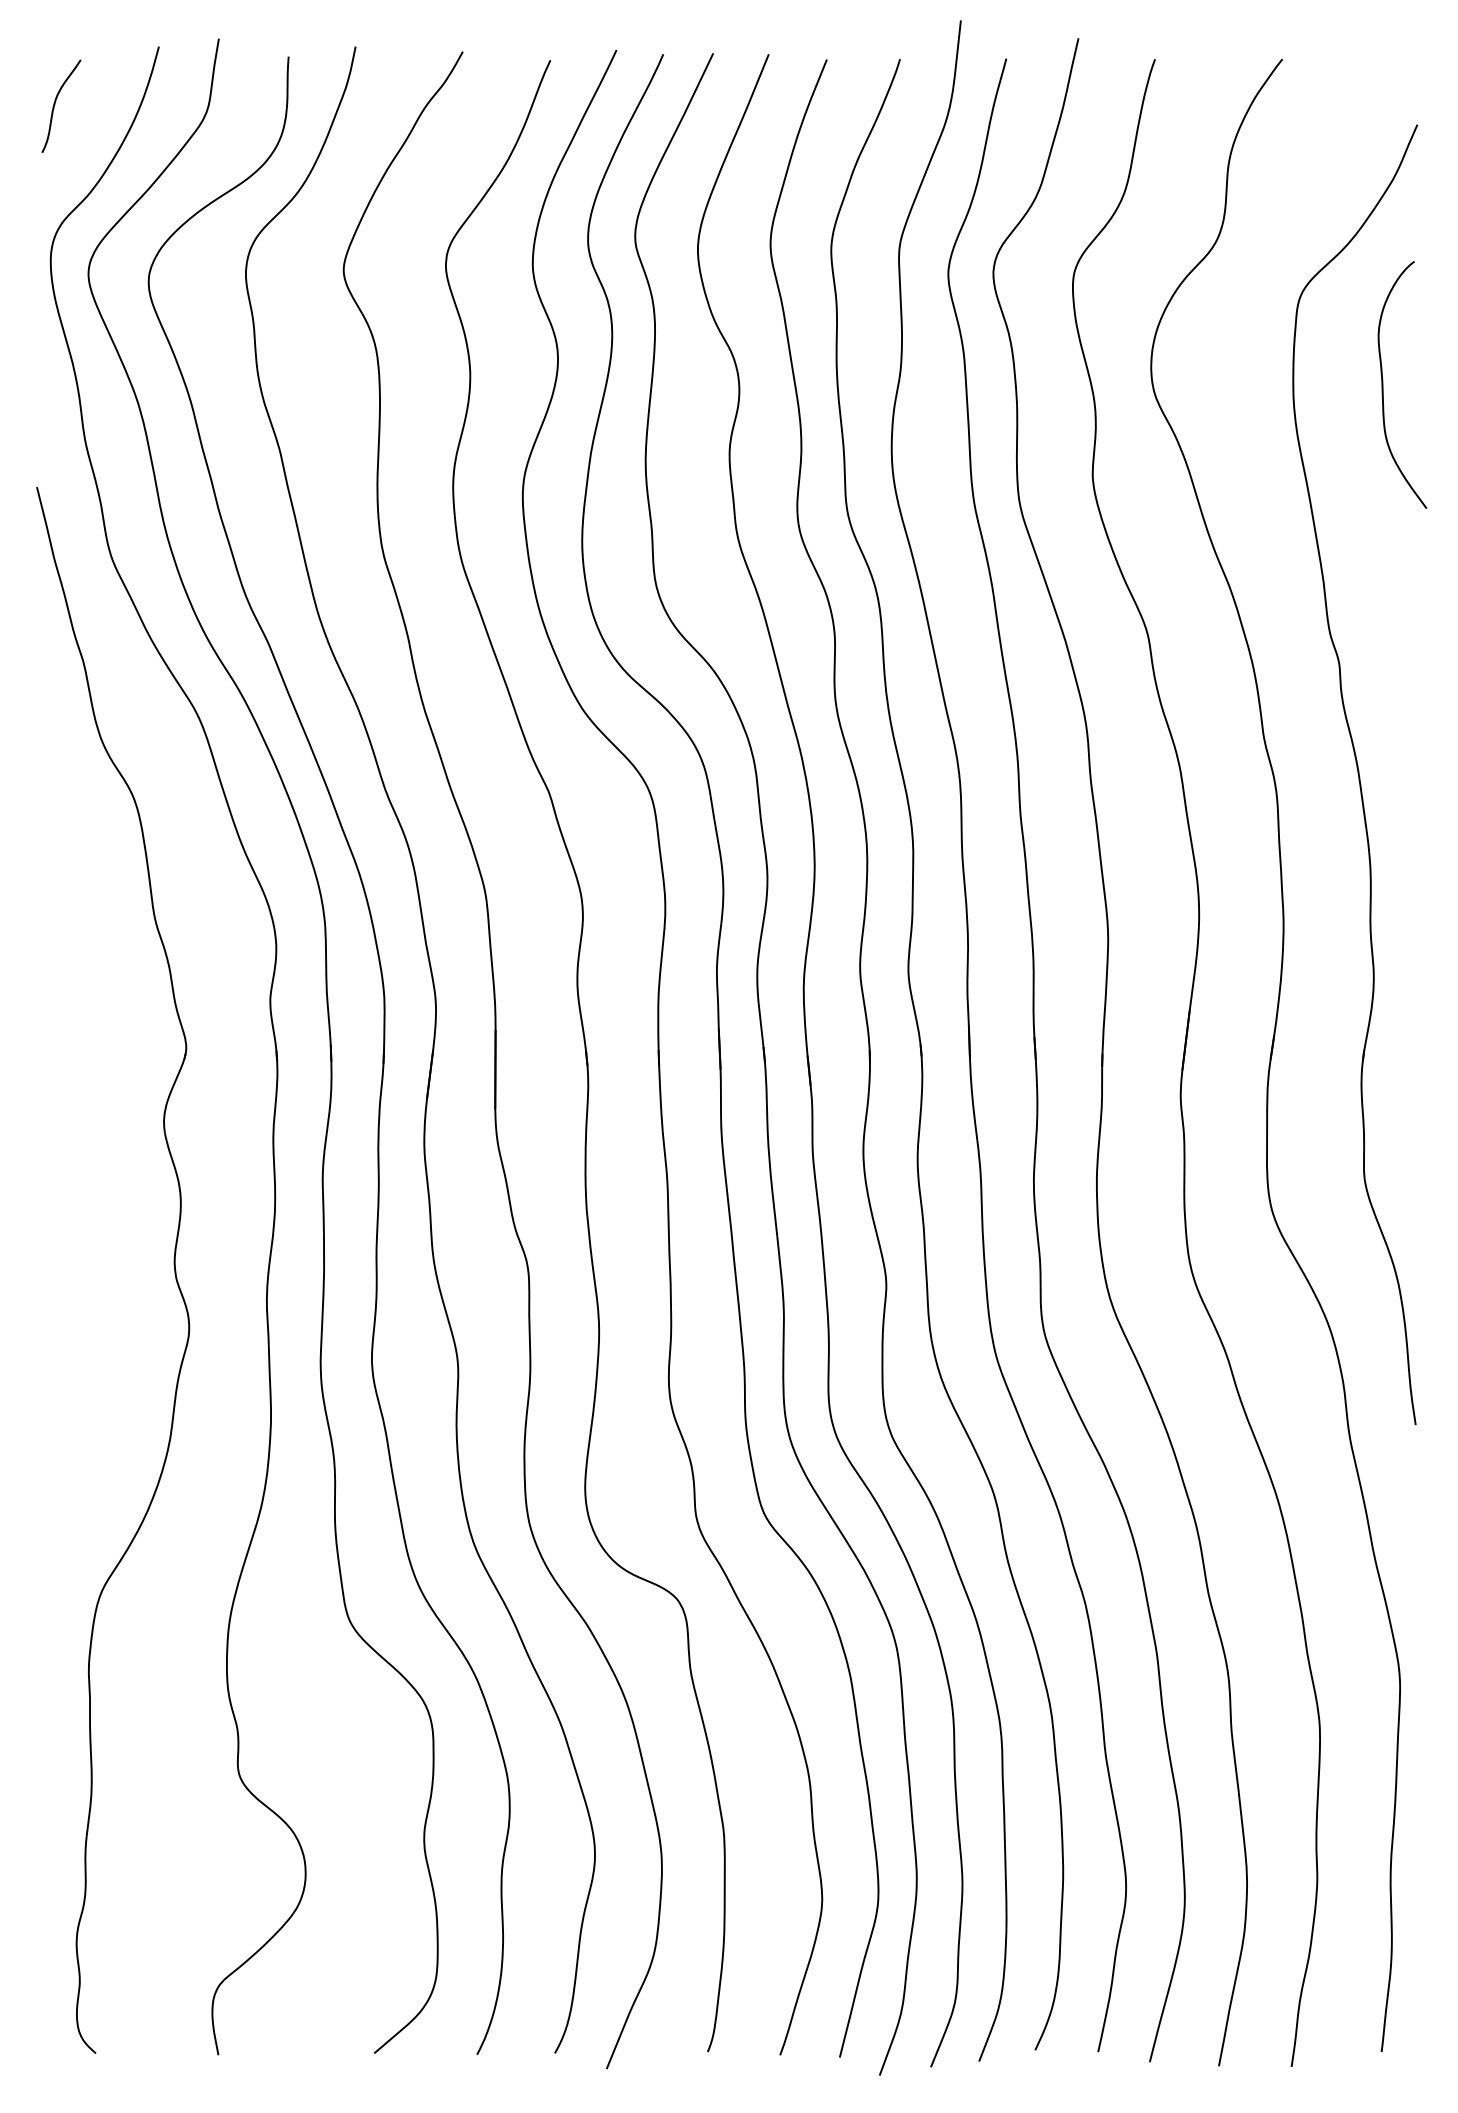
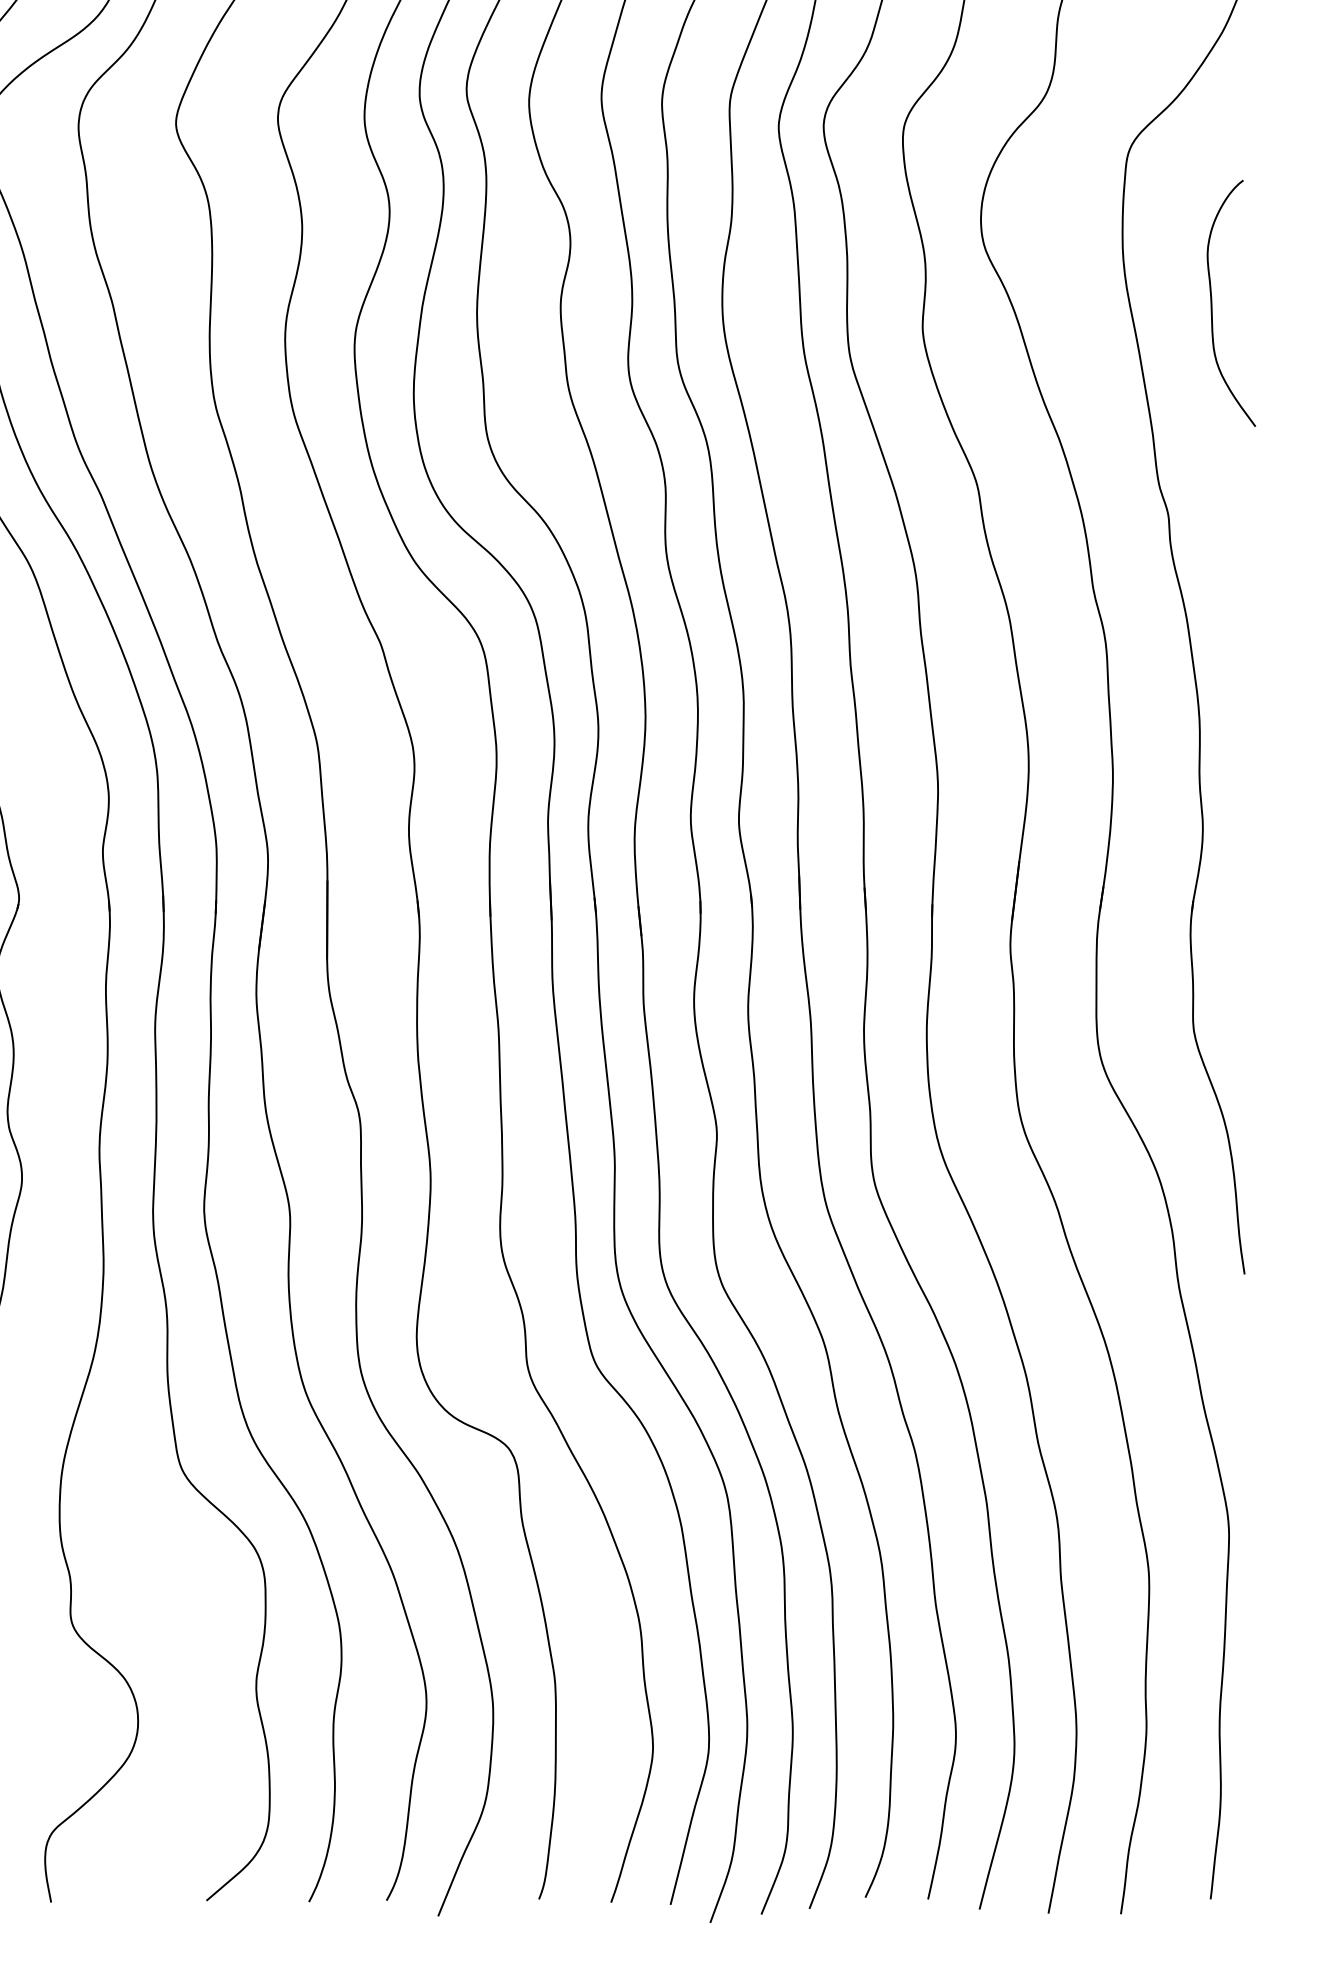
curve: (1383, 384) -> (1212, 302), moved

